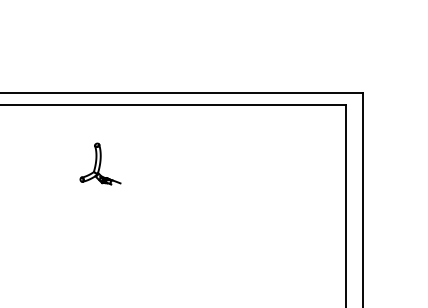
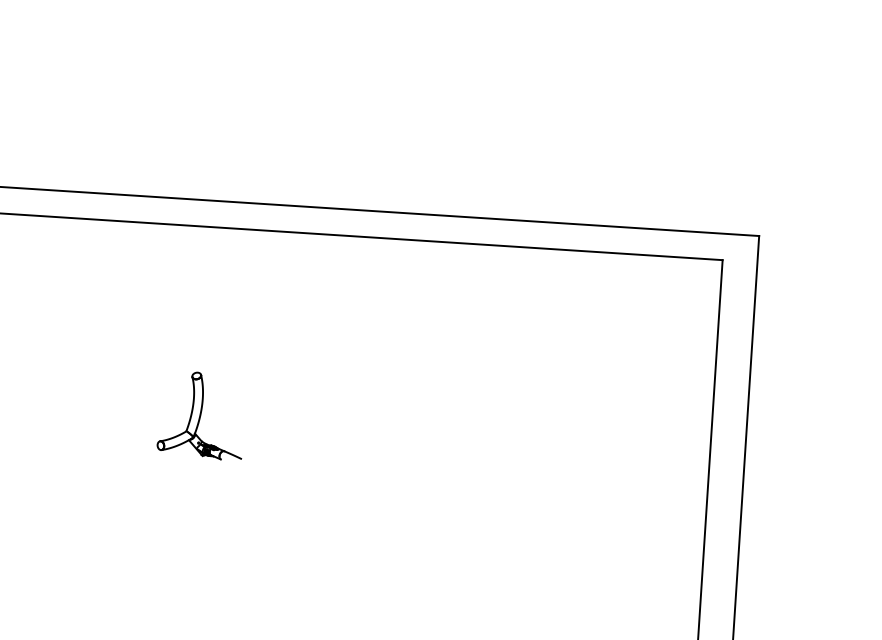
part: (100, 163) -> (201, 414), moved

